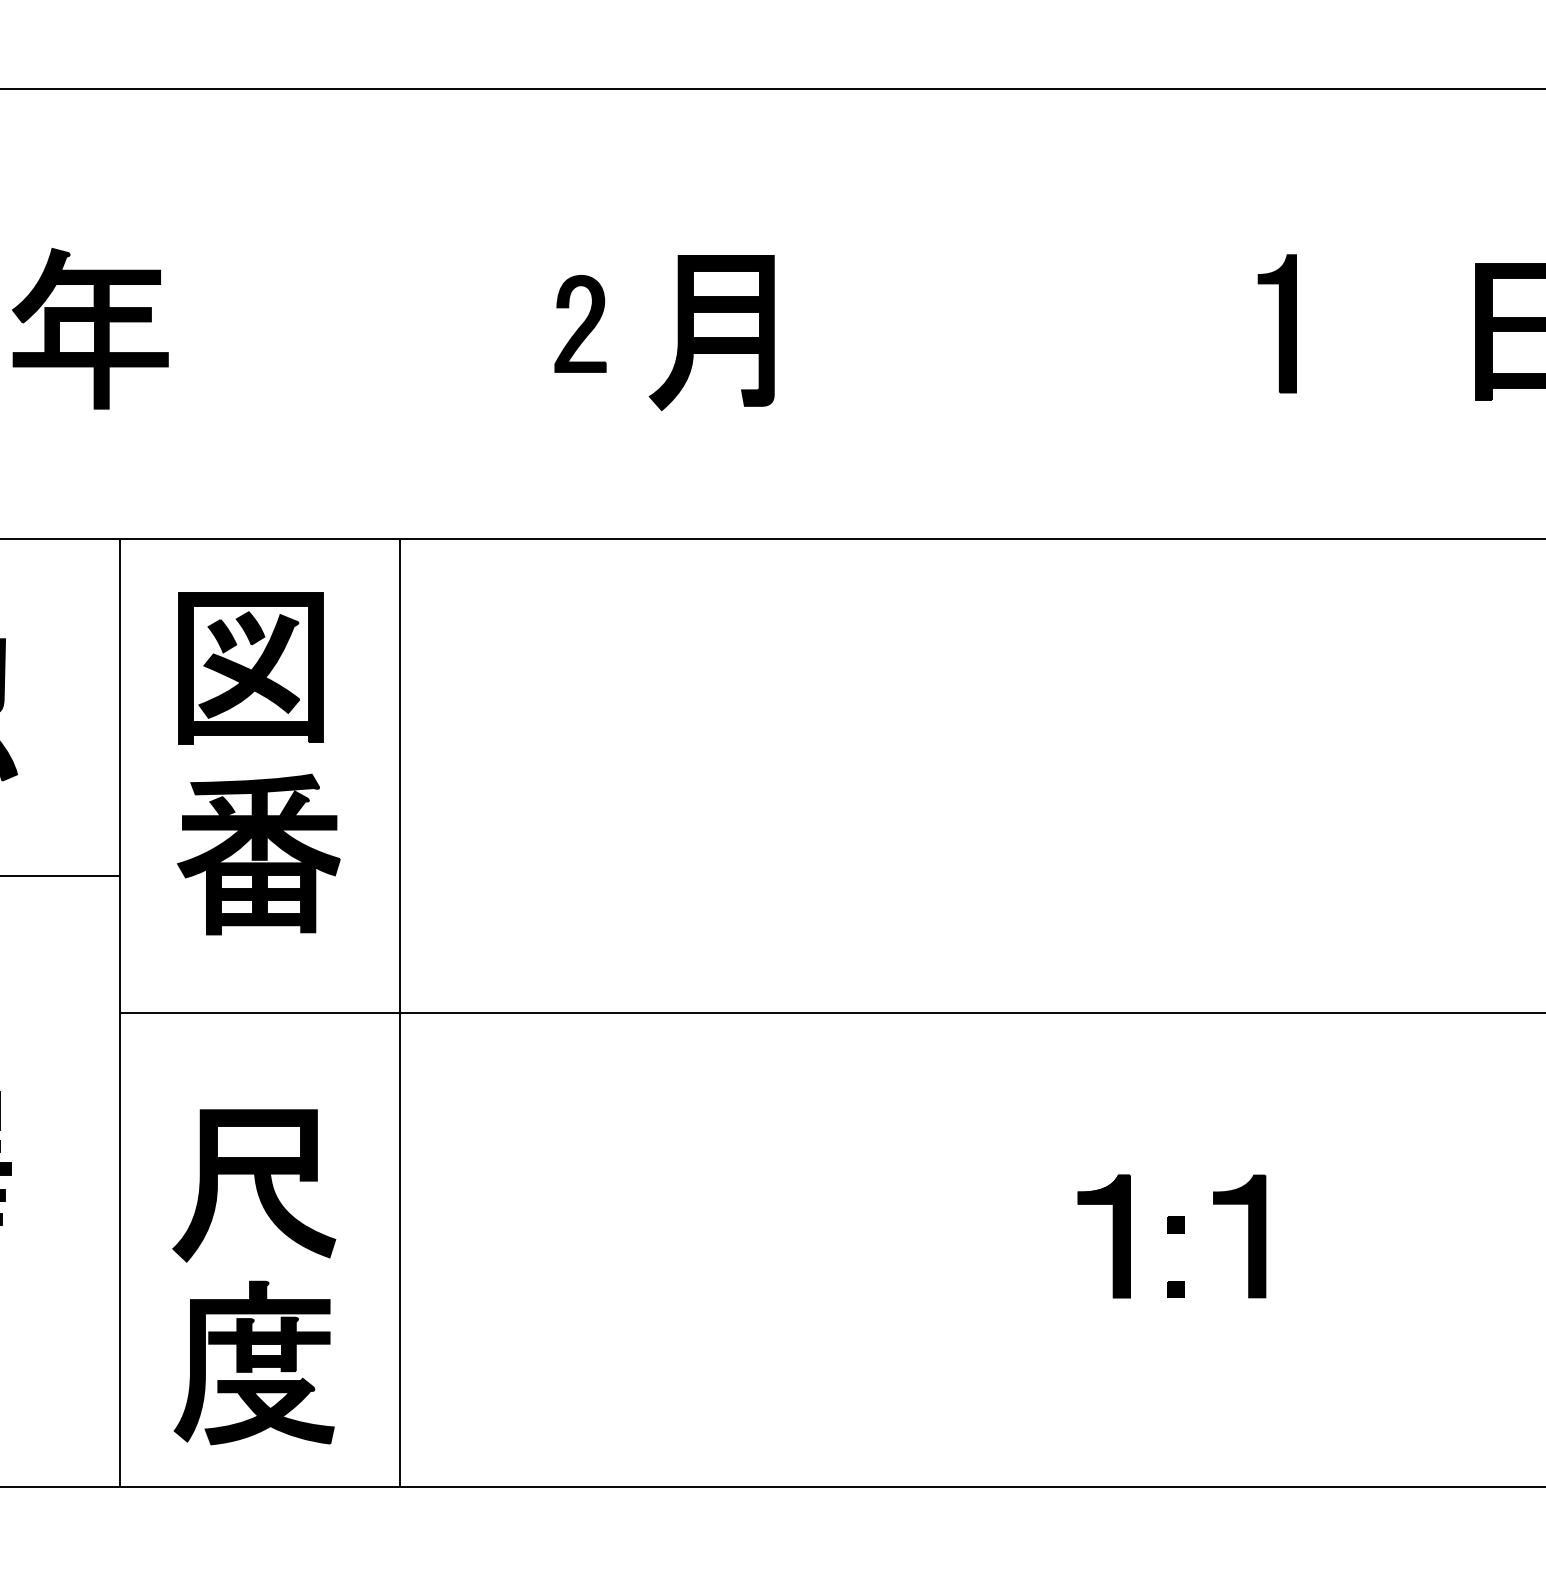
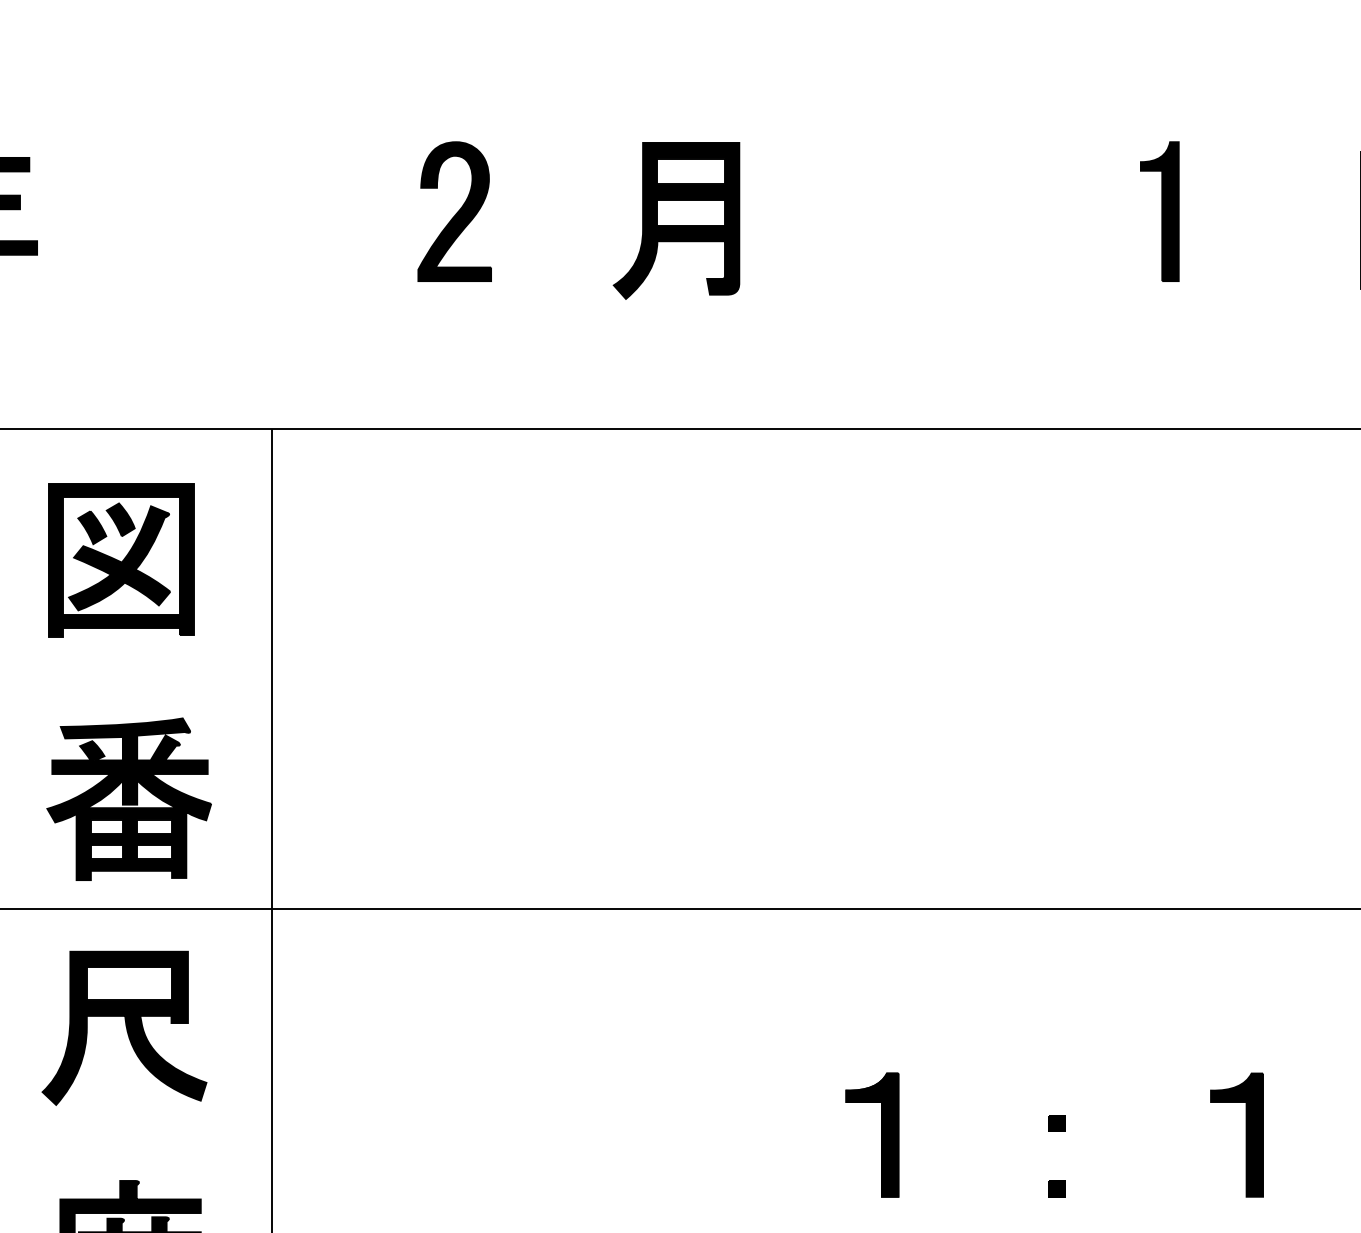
part: (580, 323) -> (454, 211), size x1.43
part: (711, 333) -> (676, 221), moved
part: (258, 854) -> (128, 799), moved
part: (254, 1185) -> (124, 1027), moved
part: (1112, 1236) -> (880, 1135), moved
part: (1248, 1236) -> (1245, 1135), moved

